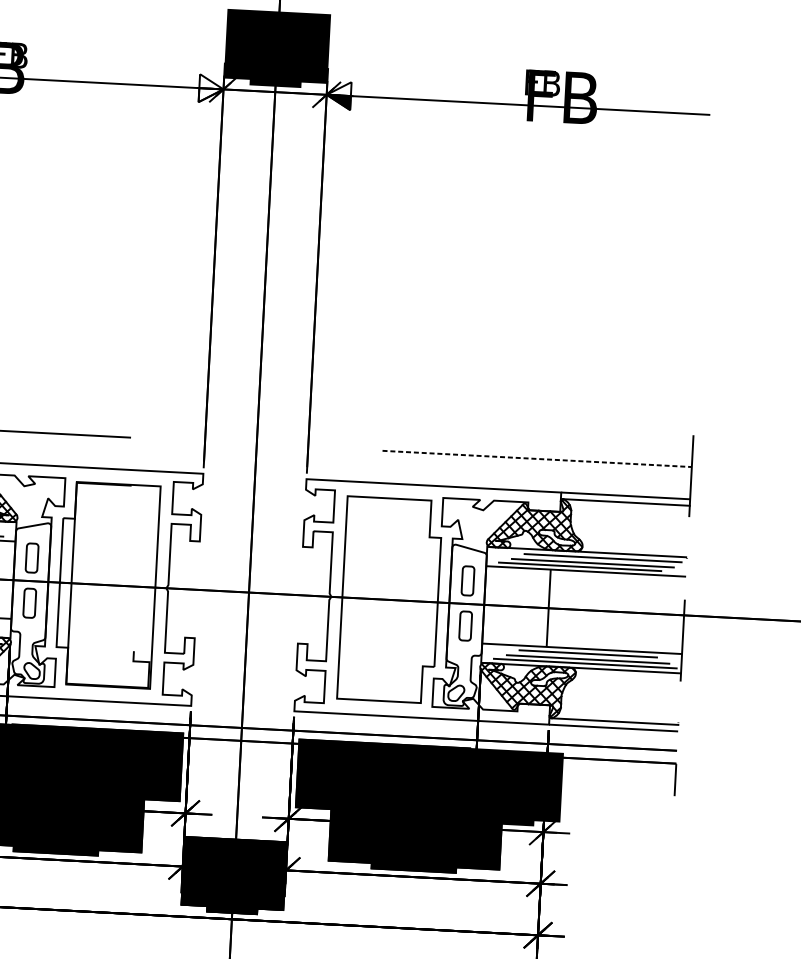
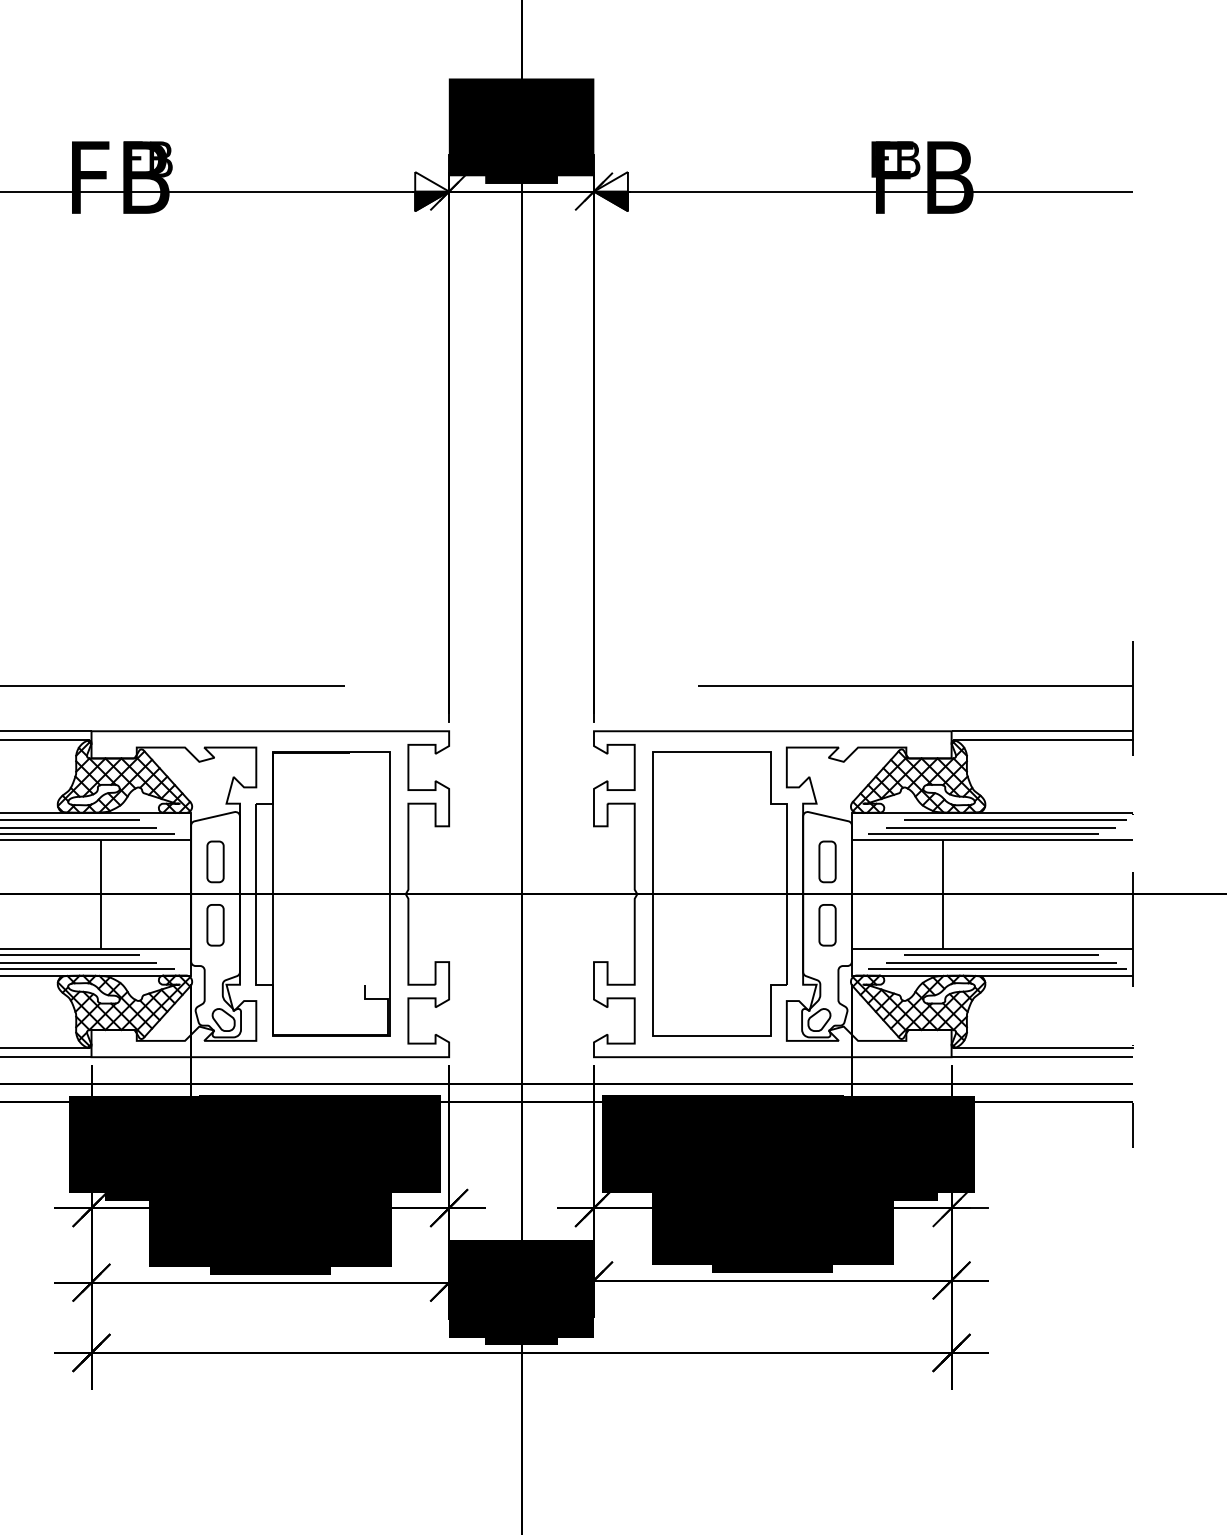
fill: (211, 95) -> (432, 201), added
line: (537, 458) -> (915, 685), dashed -> solid

